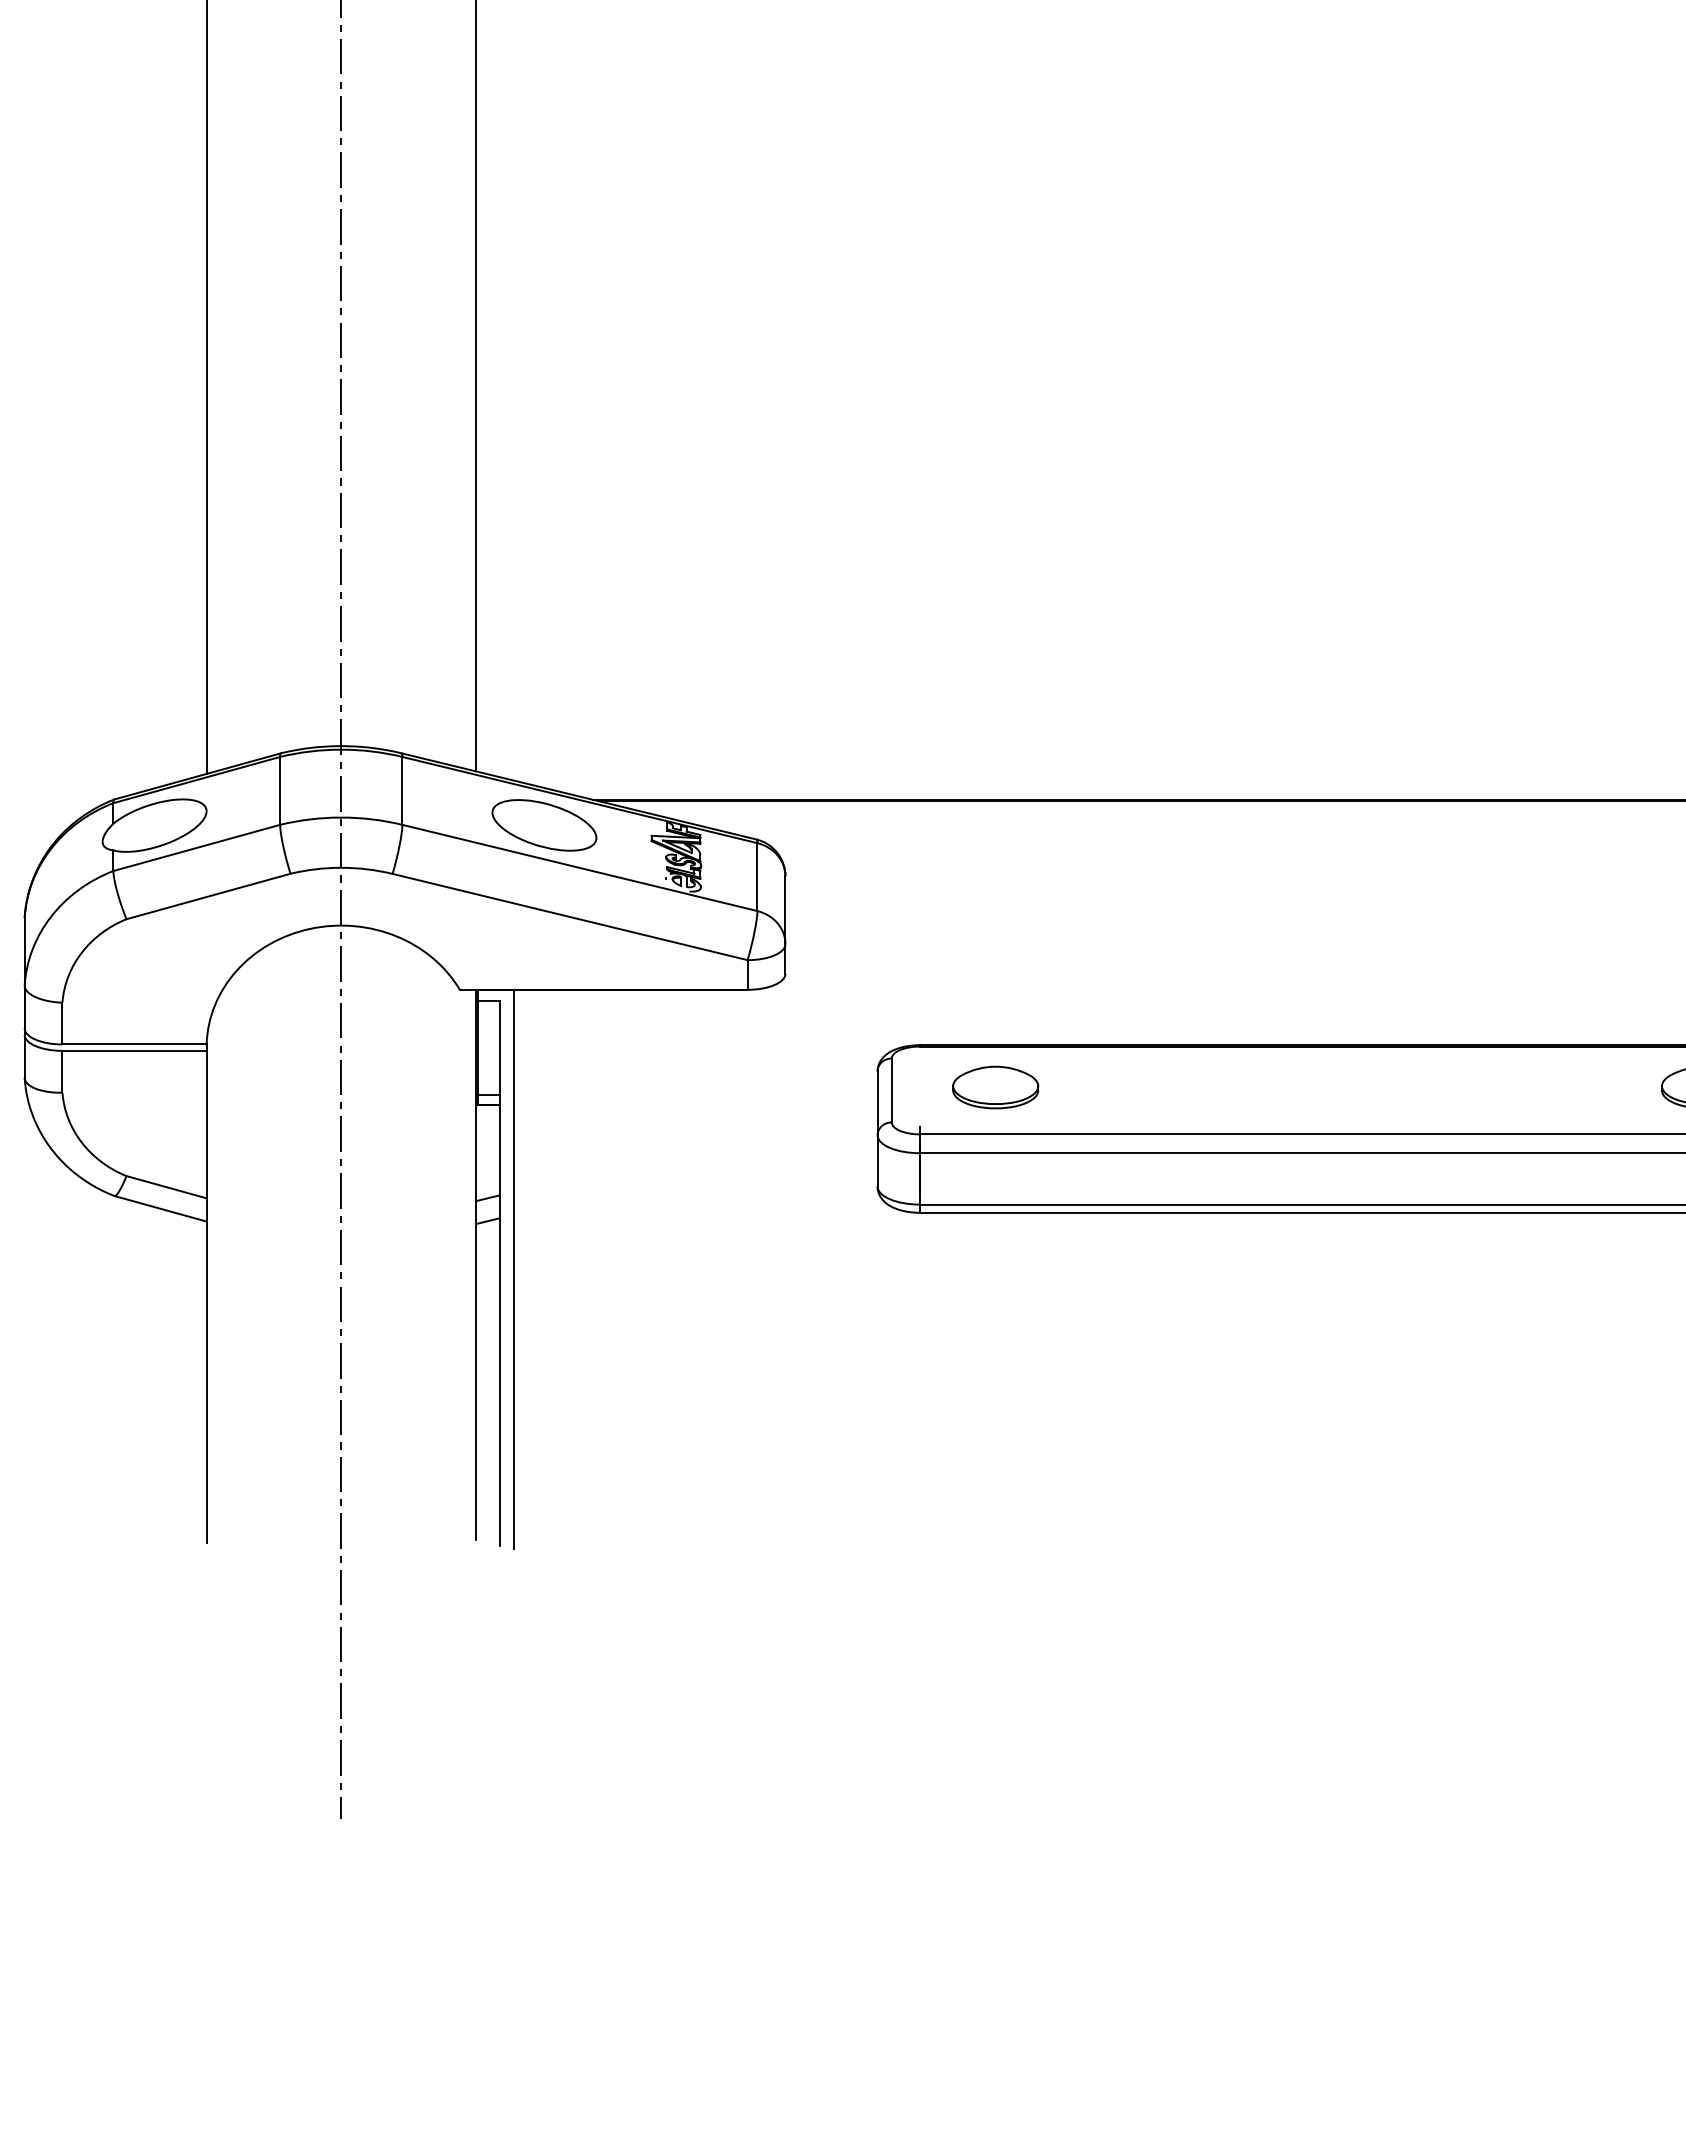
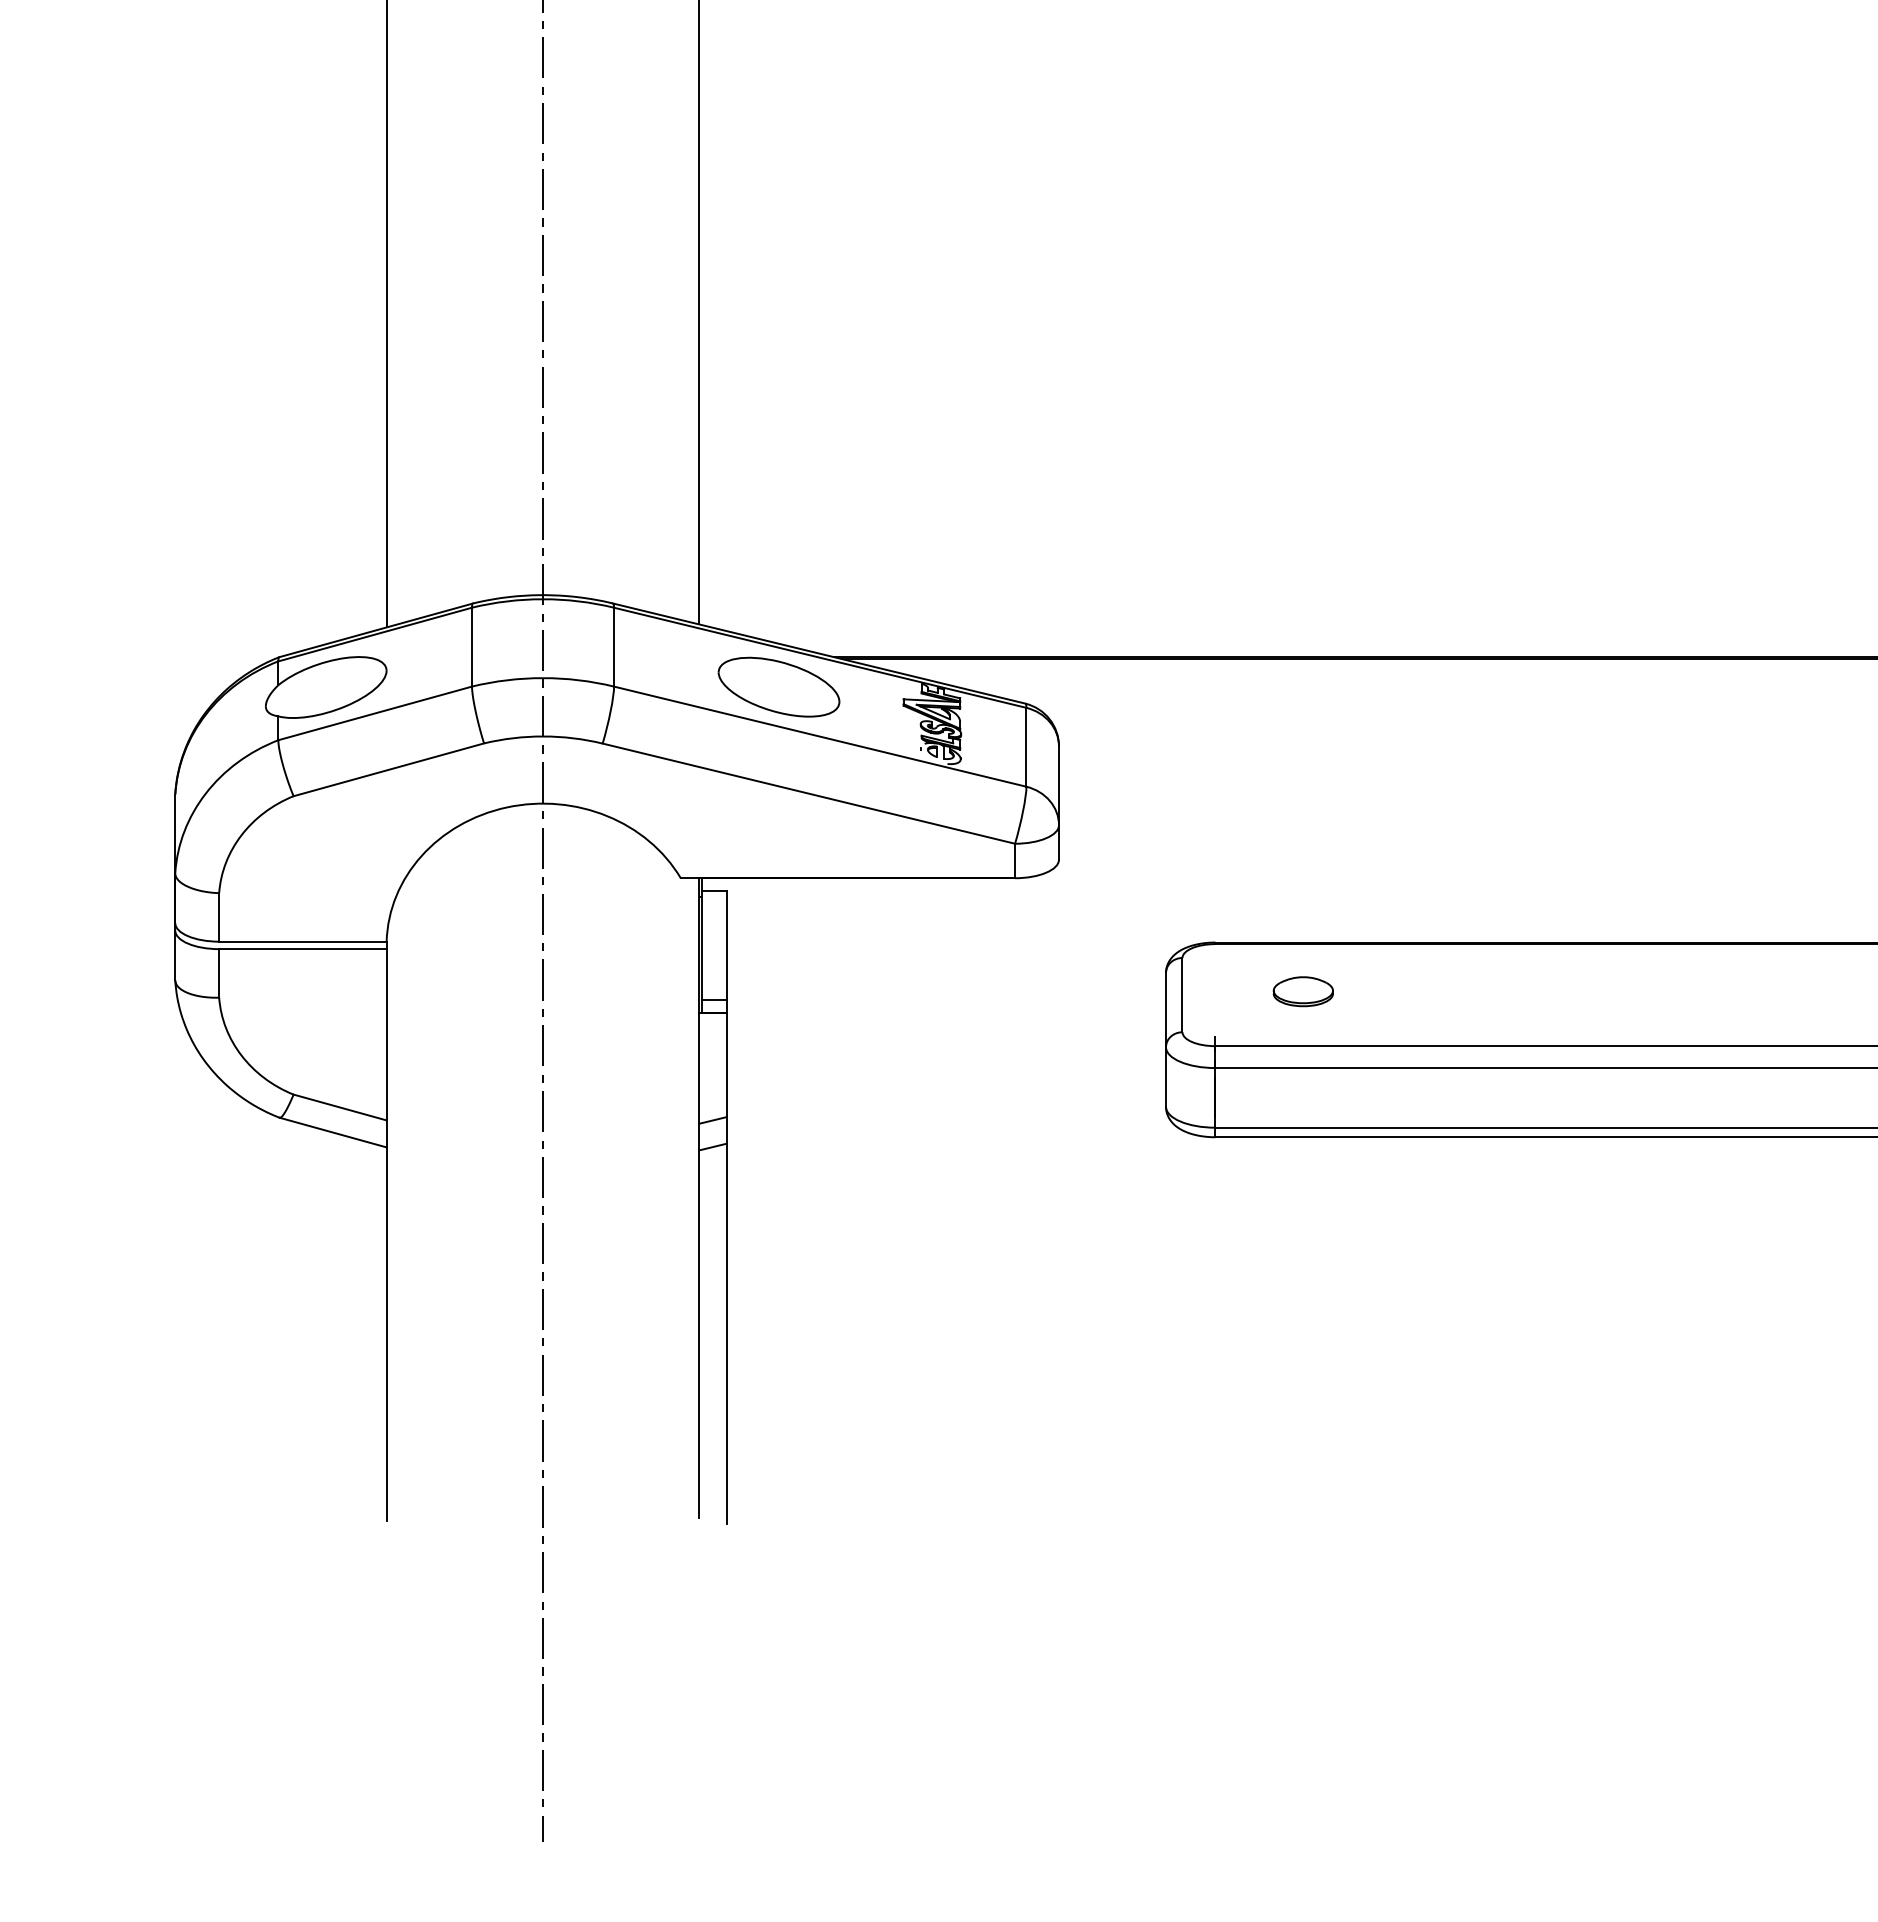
part: (995, 1087) -> (1302, 991), size x0.6
line: (513, 1269) -> (743, 1203), removed

